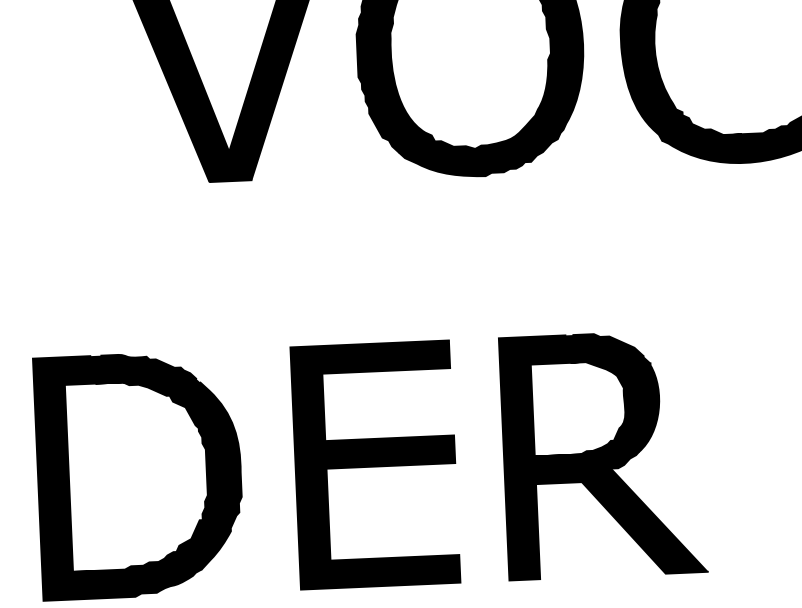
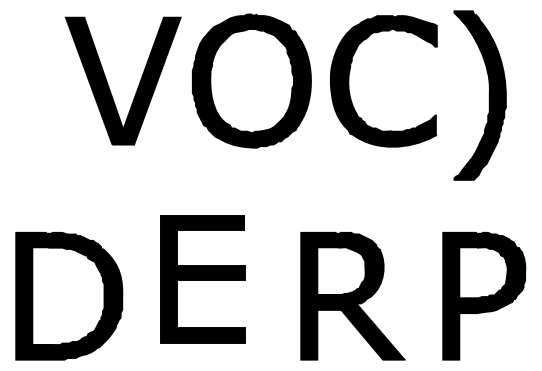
part: (602, 455) -> (352, 296), moved
part: (374, 465) -> (202, 279), moved

